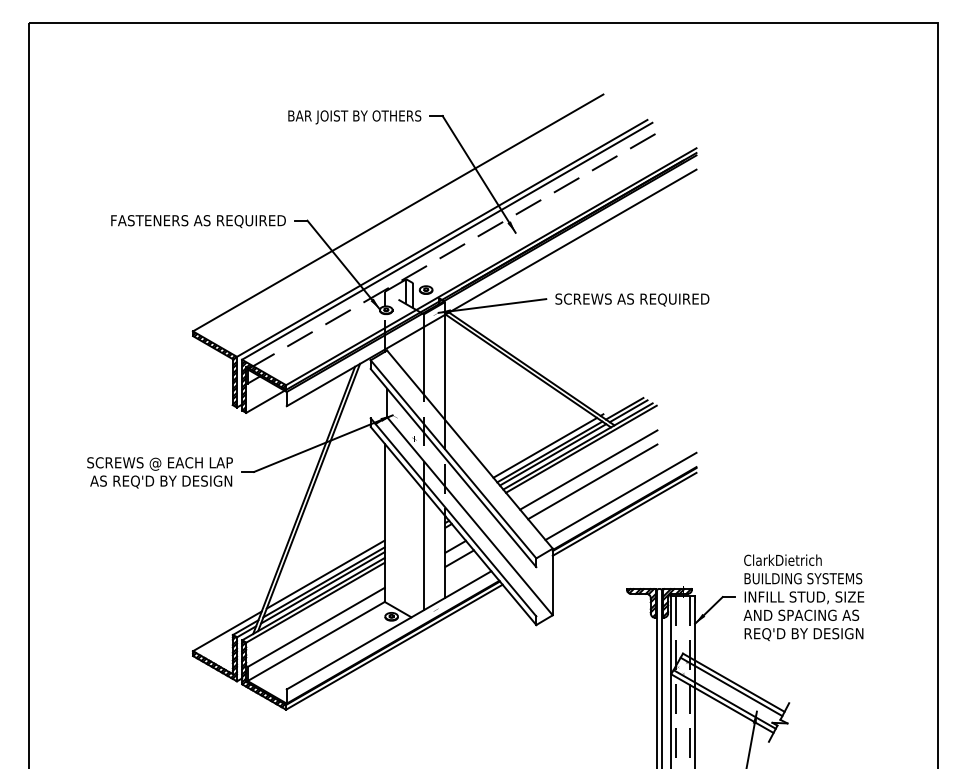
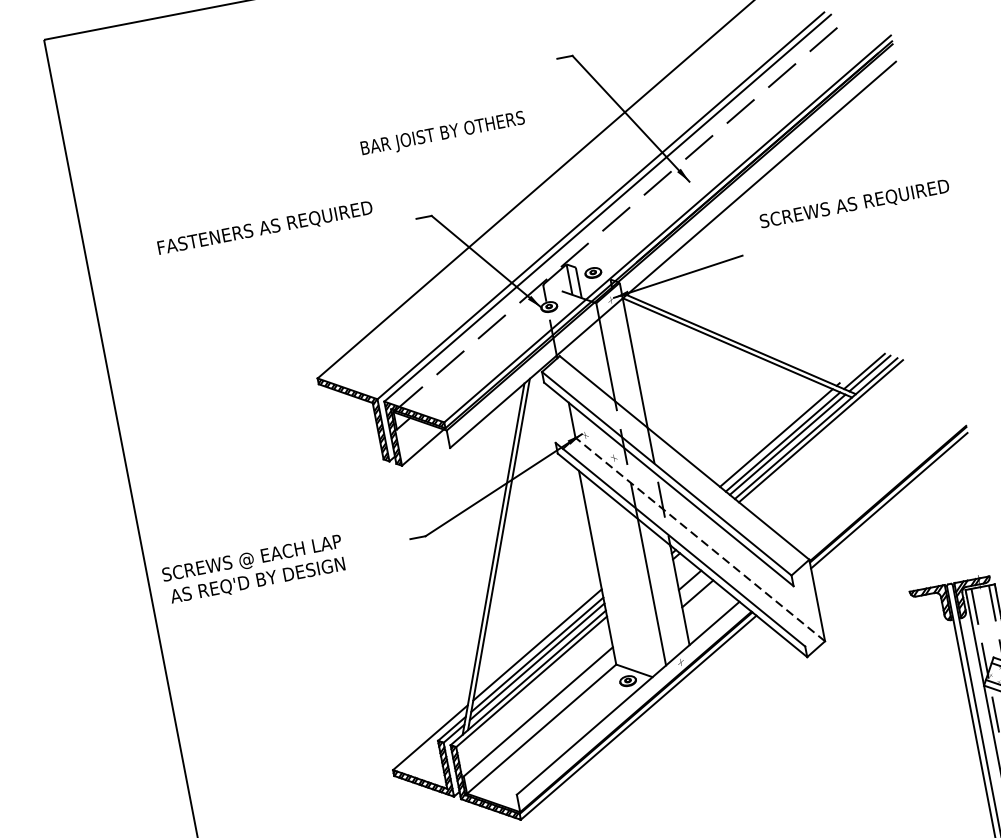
text: (354, 117) -> (442, 134), moved
text: (198, 221) -> (265, 228), moved
text: (632, 299) -> (854, 204), moved
line: (588, 469) -> (834, 454), removed
text: (159, 472) -> (253, 570), moved
line: (592, 481) -> (842, 468), removed
line: (620, 496) -> (880, 479), removed
line: (469, 515) -> (699, 538), solid -> dashed

